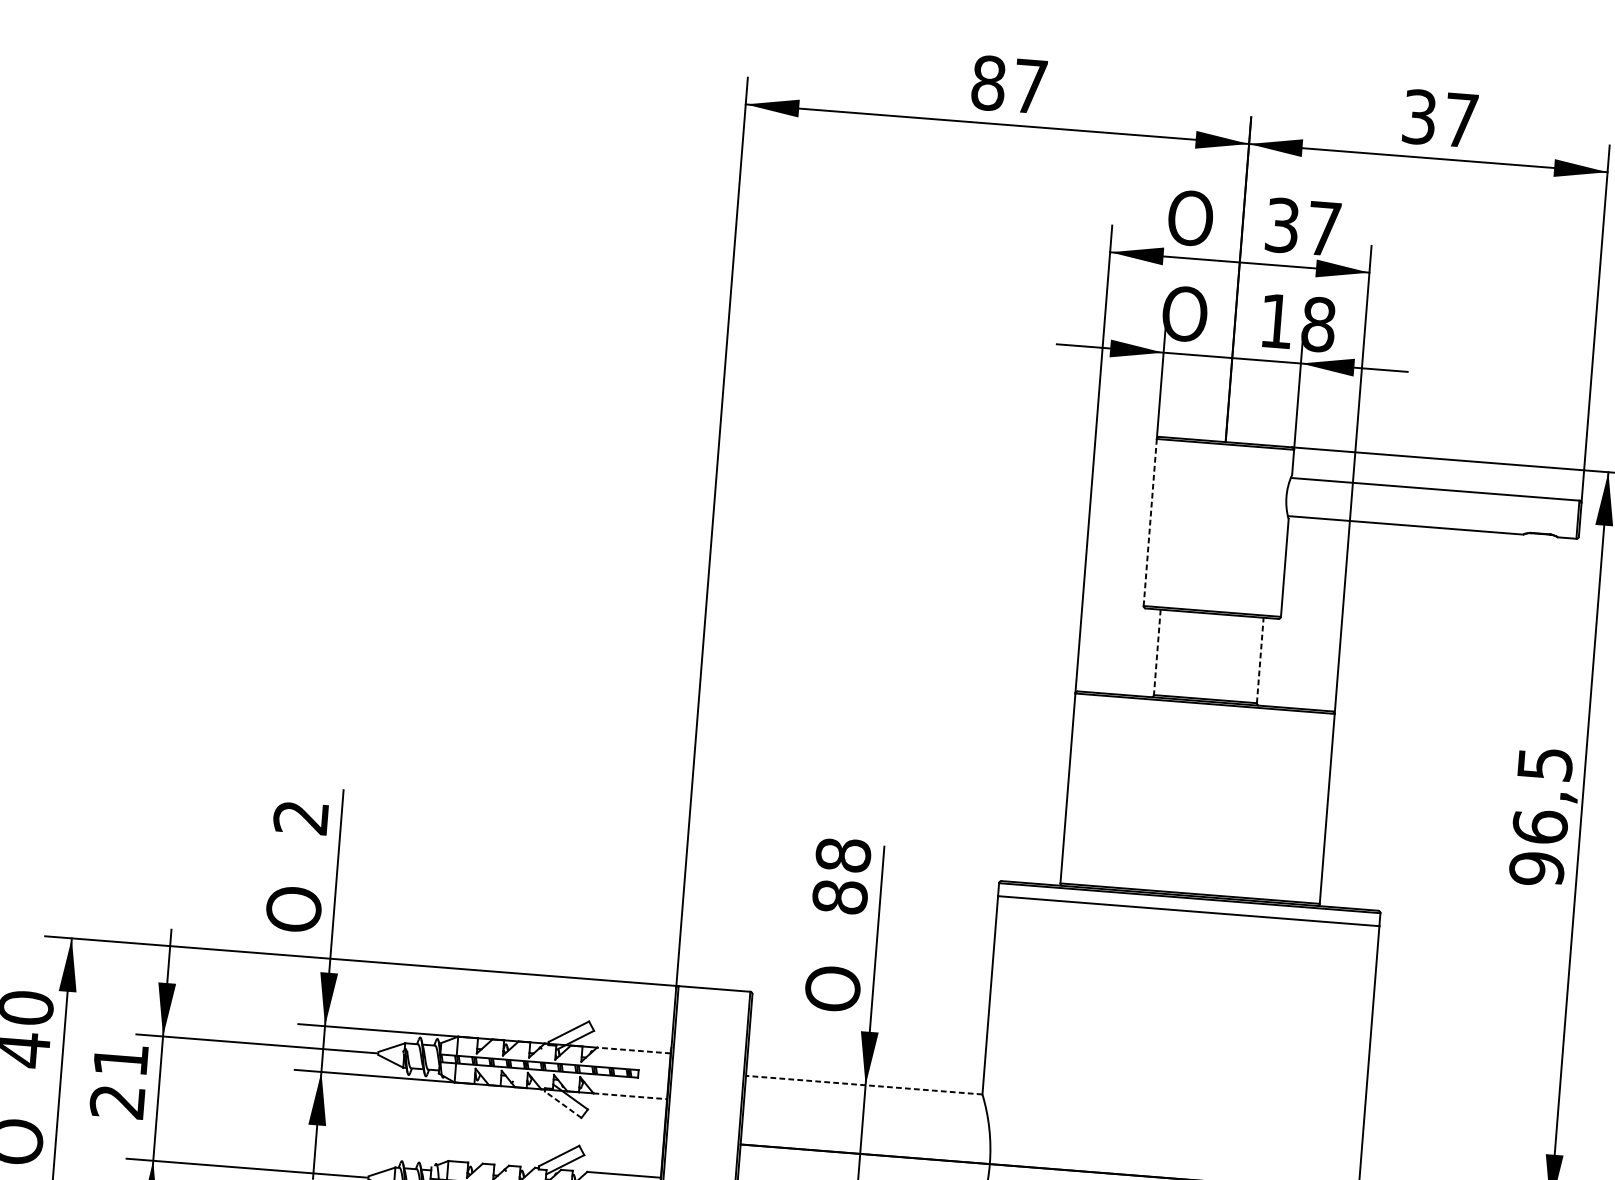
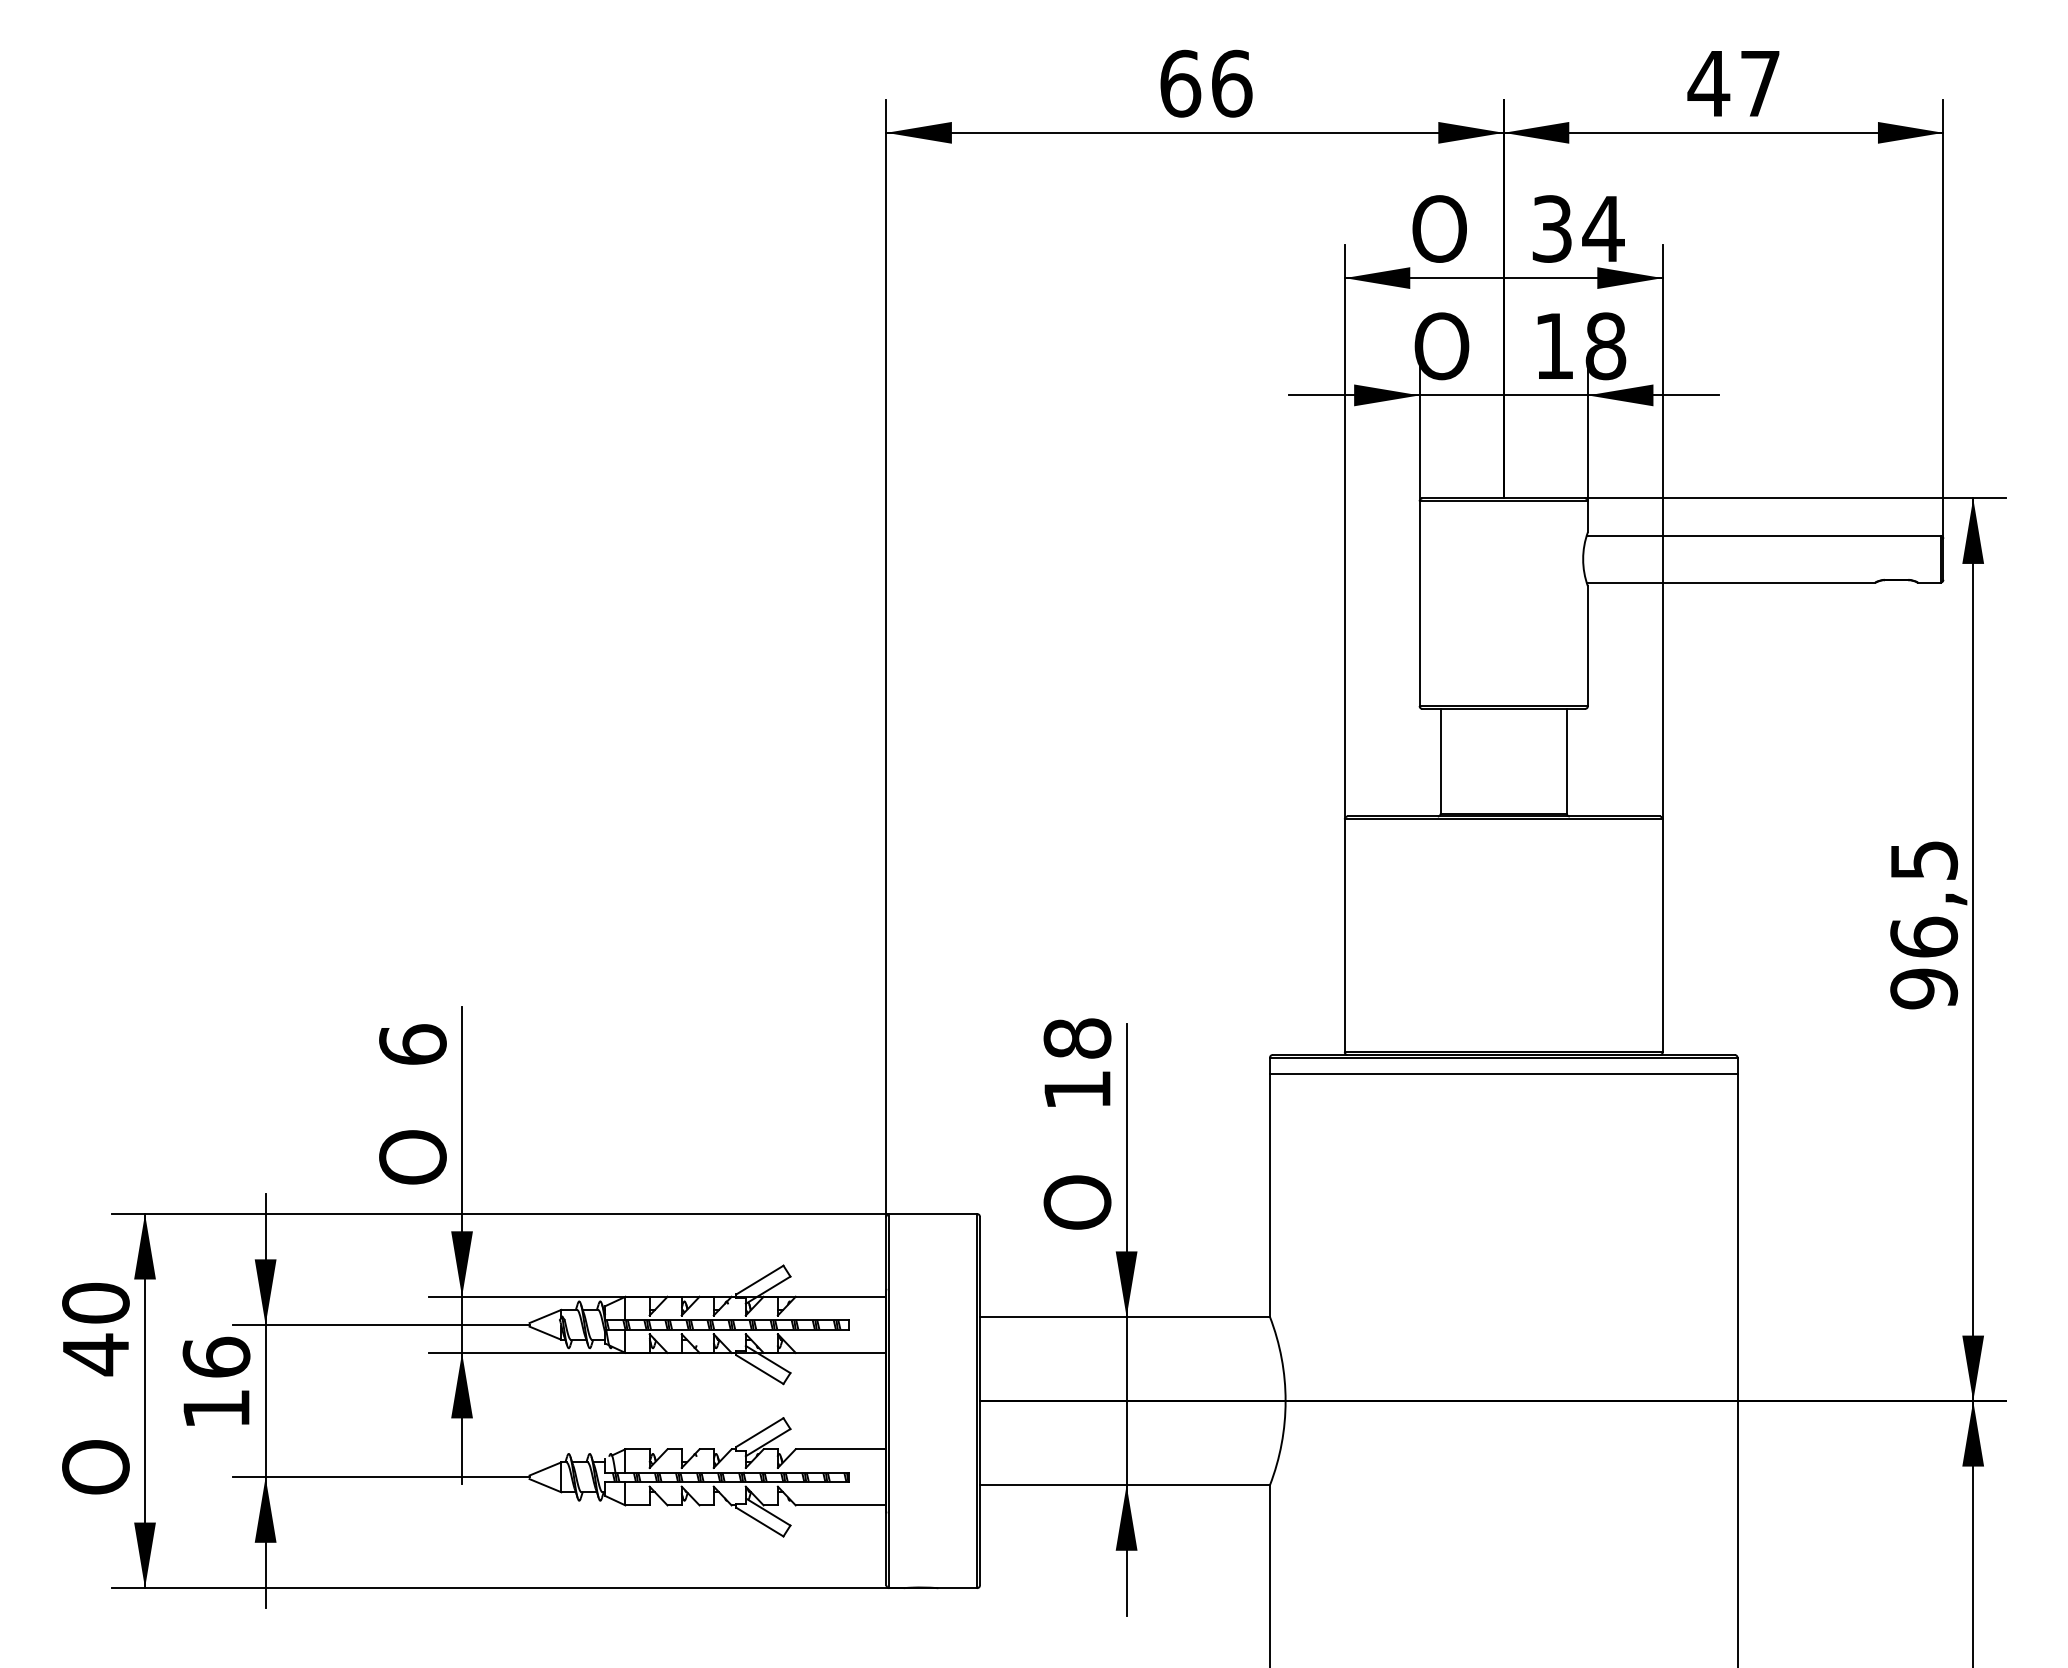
text: (1009, 84) -> (1206, 83), 87 -> 66
text: (1419, 116) -> (1708, 83), 37 -> 47
text: (1324, 228) -> (1603, 228), 37 -> 34
line: (1150, 523) -> (1419, 604), dashed -> solid
line: (1157, 652) -> (1440, 761), dashed -> solid
line: (1259, 659) -> (1566, 760), dashed -> solid
text: (300, 817) -> (412, 1044), 2 -> 6
text: (840, 896) -> (1077, 1089), 88 -> 18
line: (633, 1050) -> (840, 1296), dashed -> solid
text: (119, 1080) -> (216, 1382), 21 -> 16
line: (863, 1084) -> (1124, 1316), dashed -> solid
line: (630, 1095) -> (841, 1352), dashed -> solid
line: (562, 1104) -> (759, 1369), dashed -> solid

